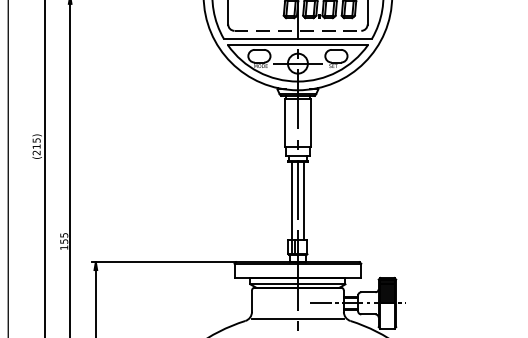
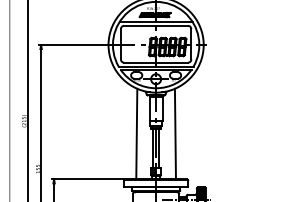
line: (298, 30) -> (156, 62), dashed -> solid
line: (259, 171) -> (136, 133), added
line: (334, 171) -> (174, 133), added

